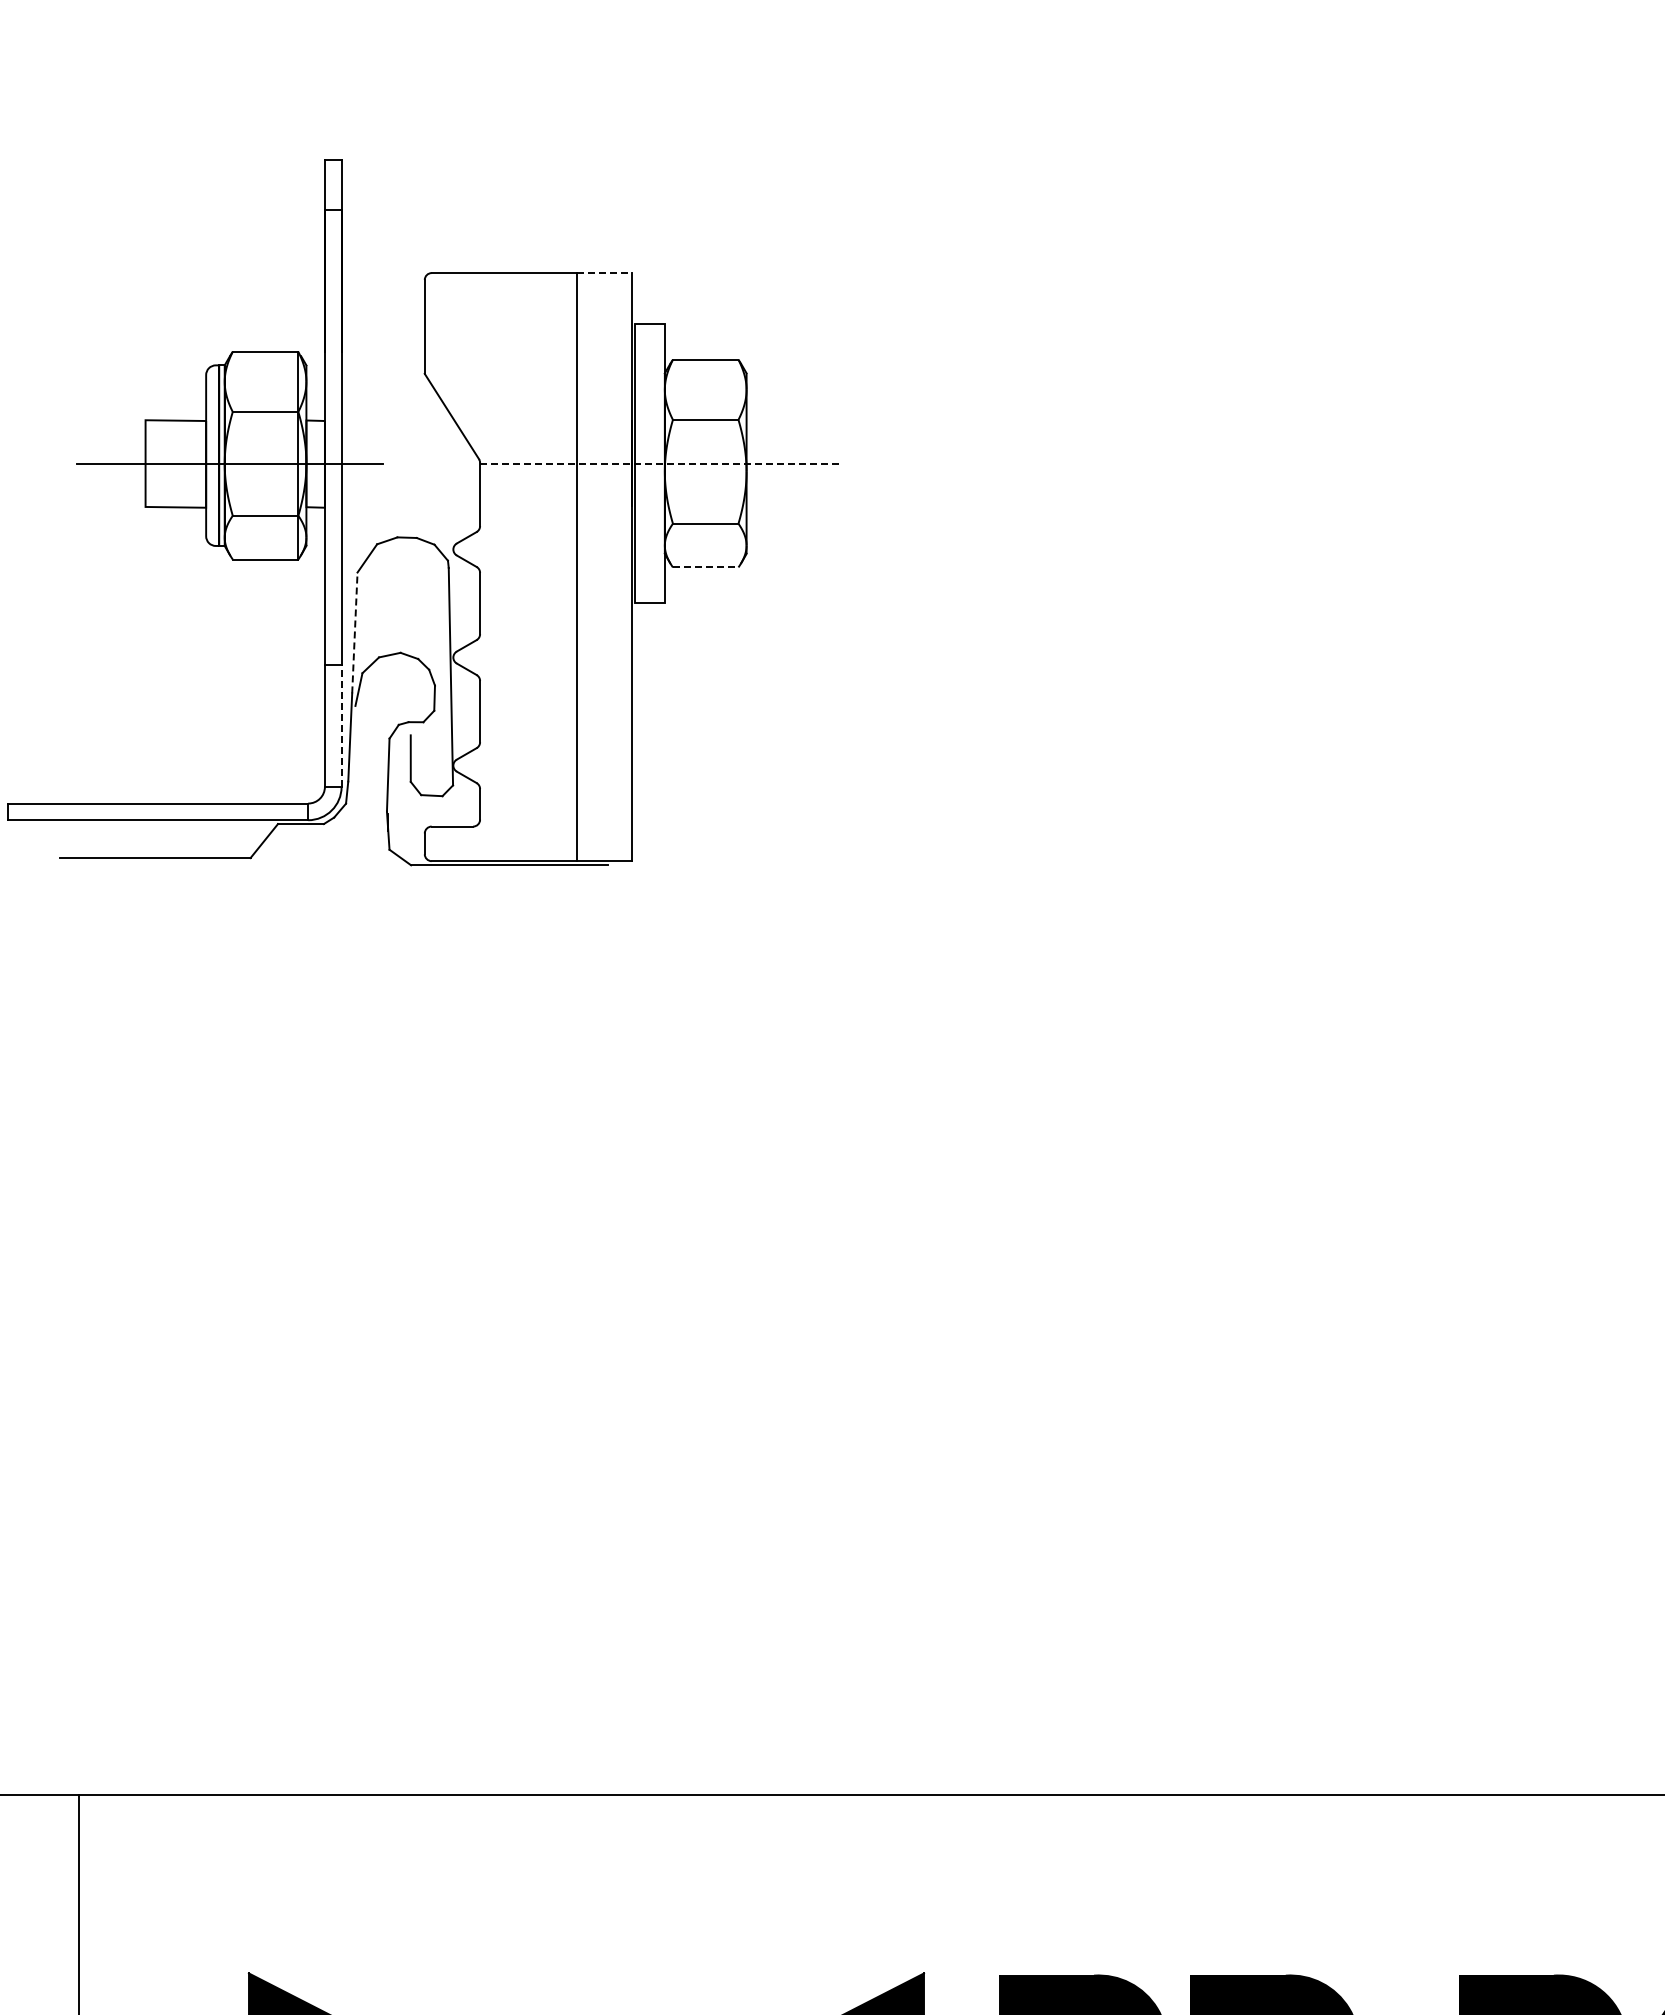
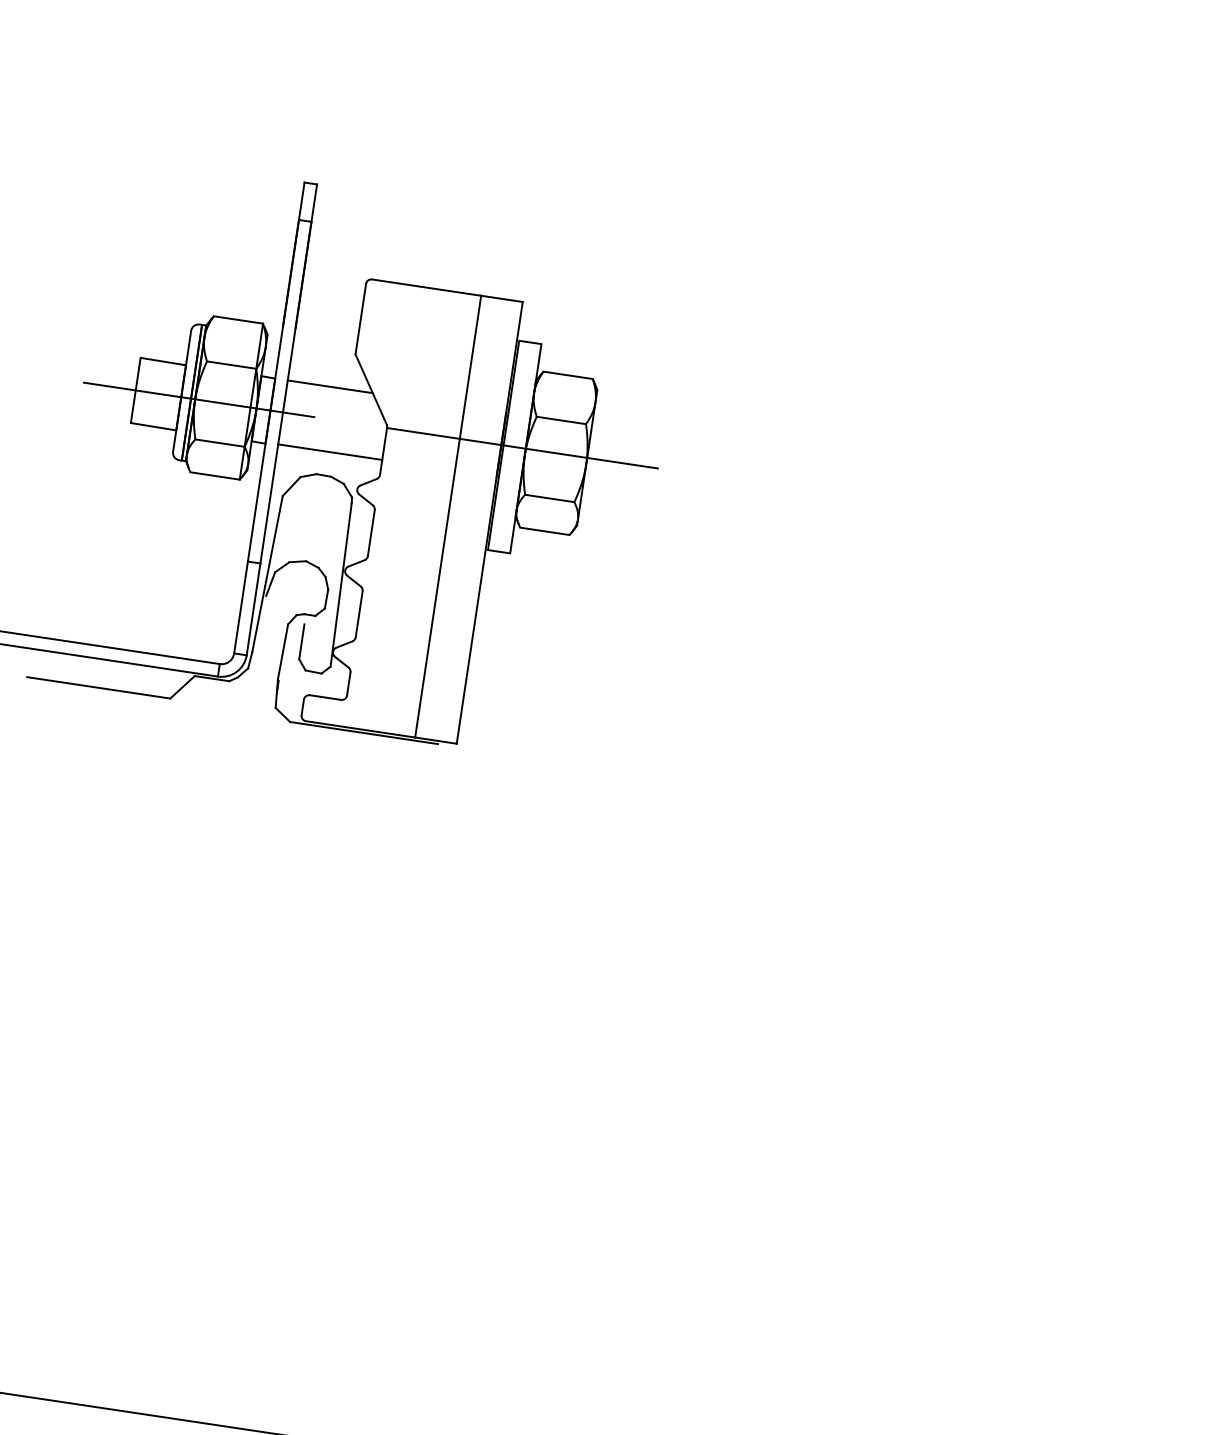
line: (604, 273) -> (501, 299), dashed -> solid
line: (397, 421) -> (329, 387), added
line: (660, 463) -> (522, 448), dashed -> solid
line: (410, 506) -> (329, 452), added
line: (705, 567) -> (544, 531), dashed -> solid
line: (354, 632) -> (273, 540), dashed -> solid
line: (341, 725) -> (253, 609), dashed -> solid

